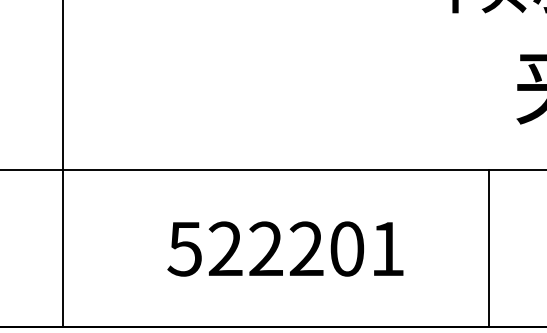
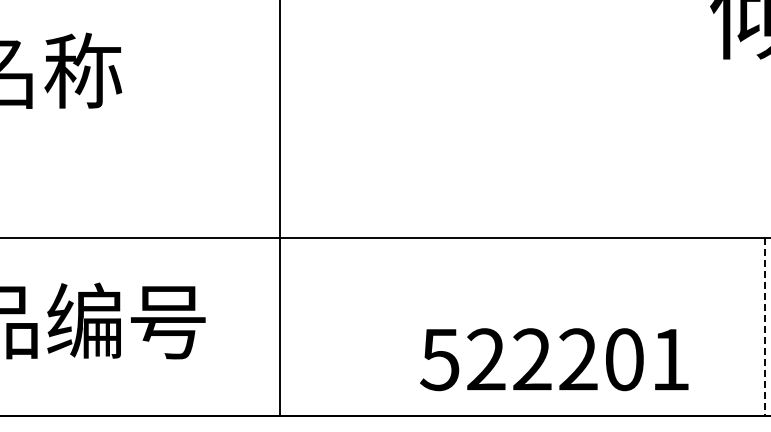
text: (285, 248) -> (554, 359), moved
line: (489, 248) -> (765, 327), solid -> dashed

